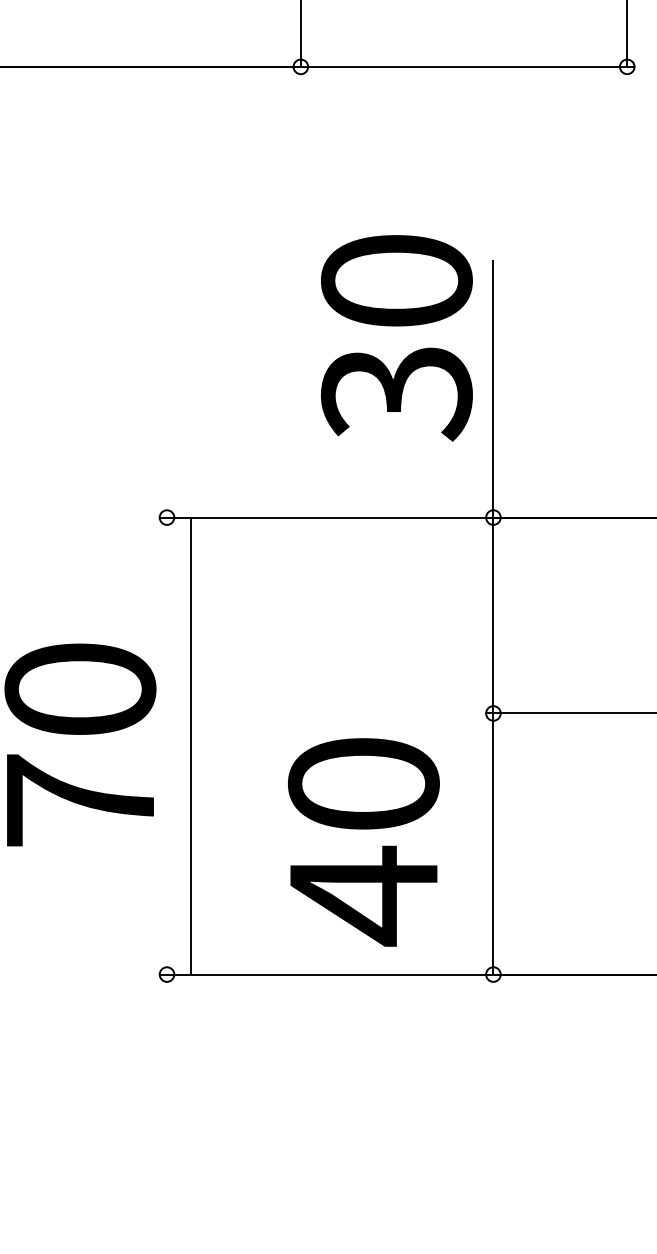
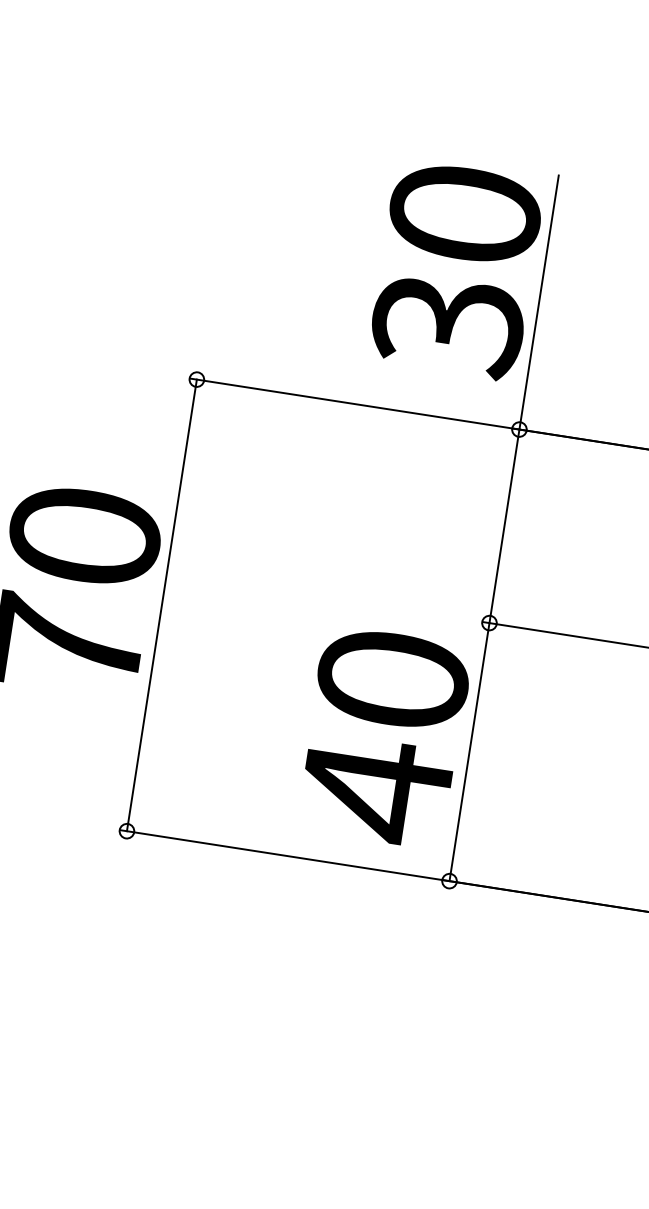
text: (396, 338) -> (456, 270), moved
line: (191, 745) -> (162, 604), moved
text: (363, 842) -> (383, 737), moved

